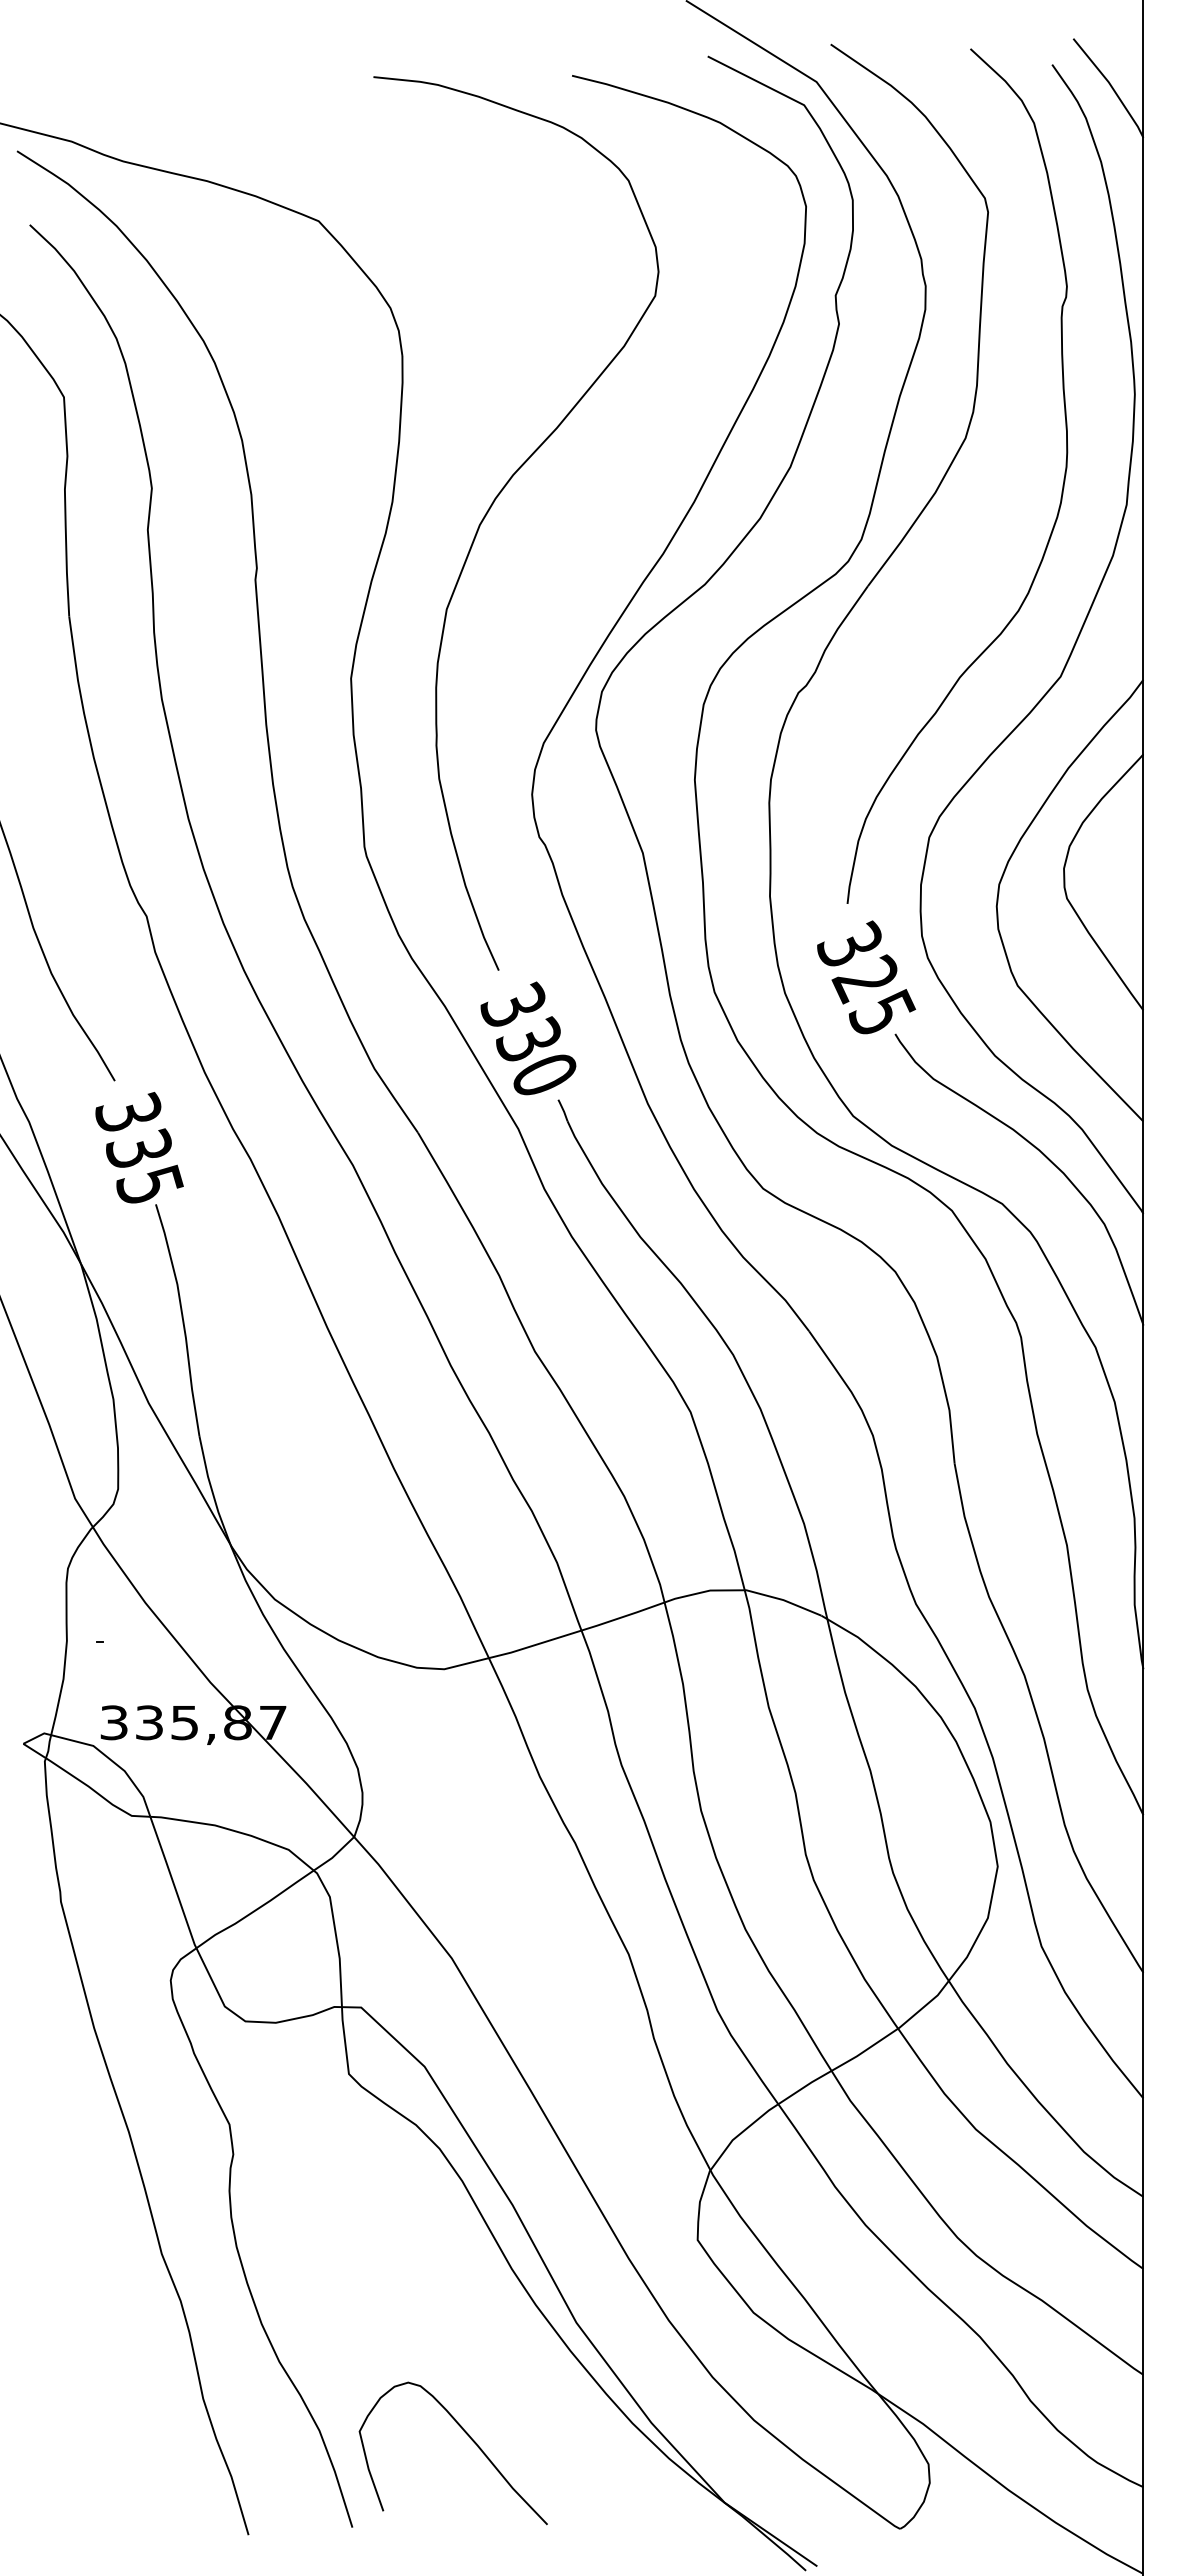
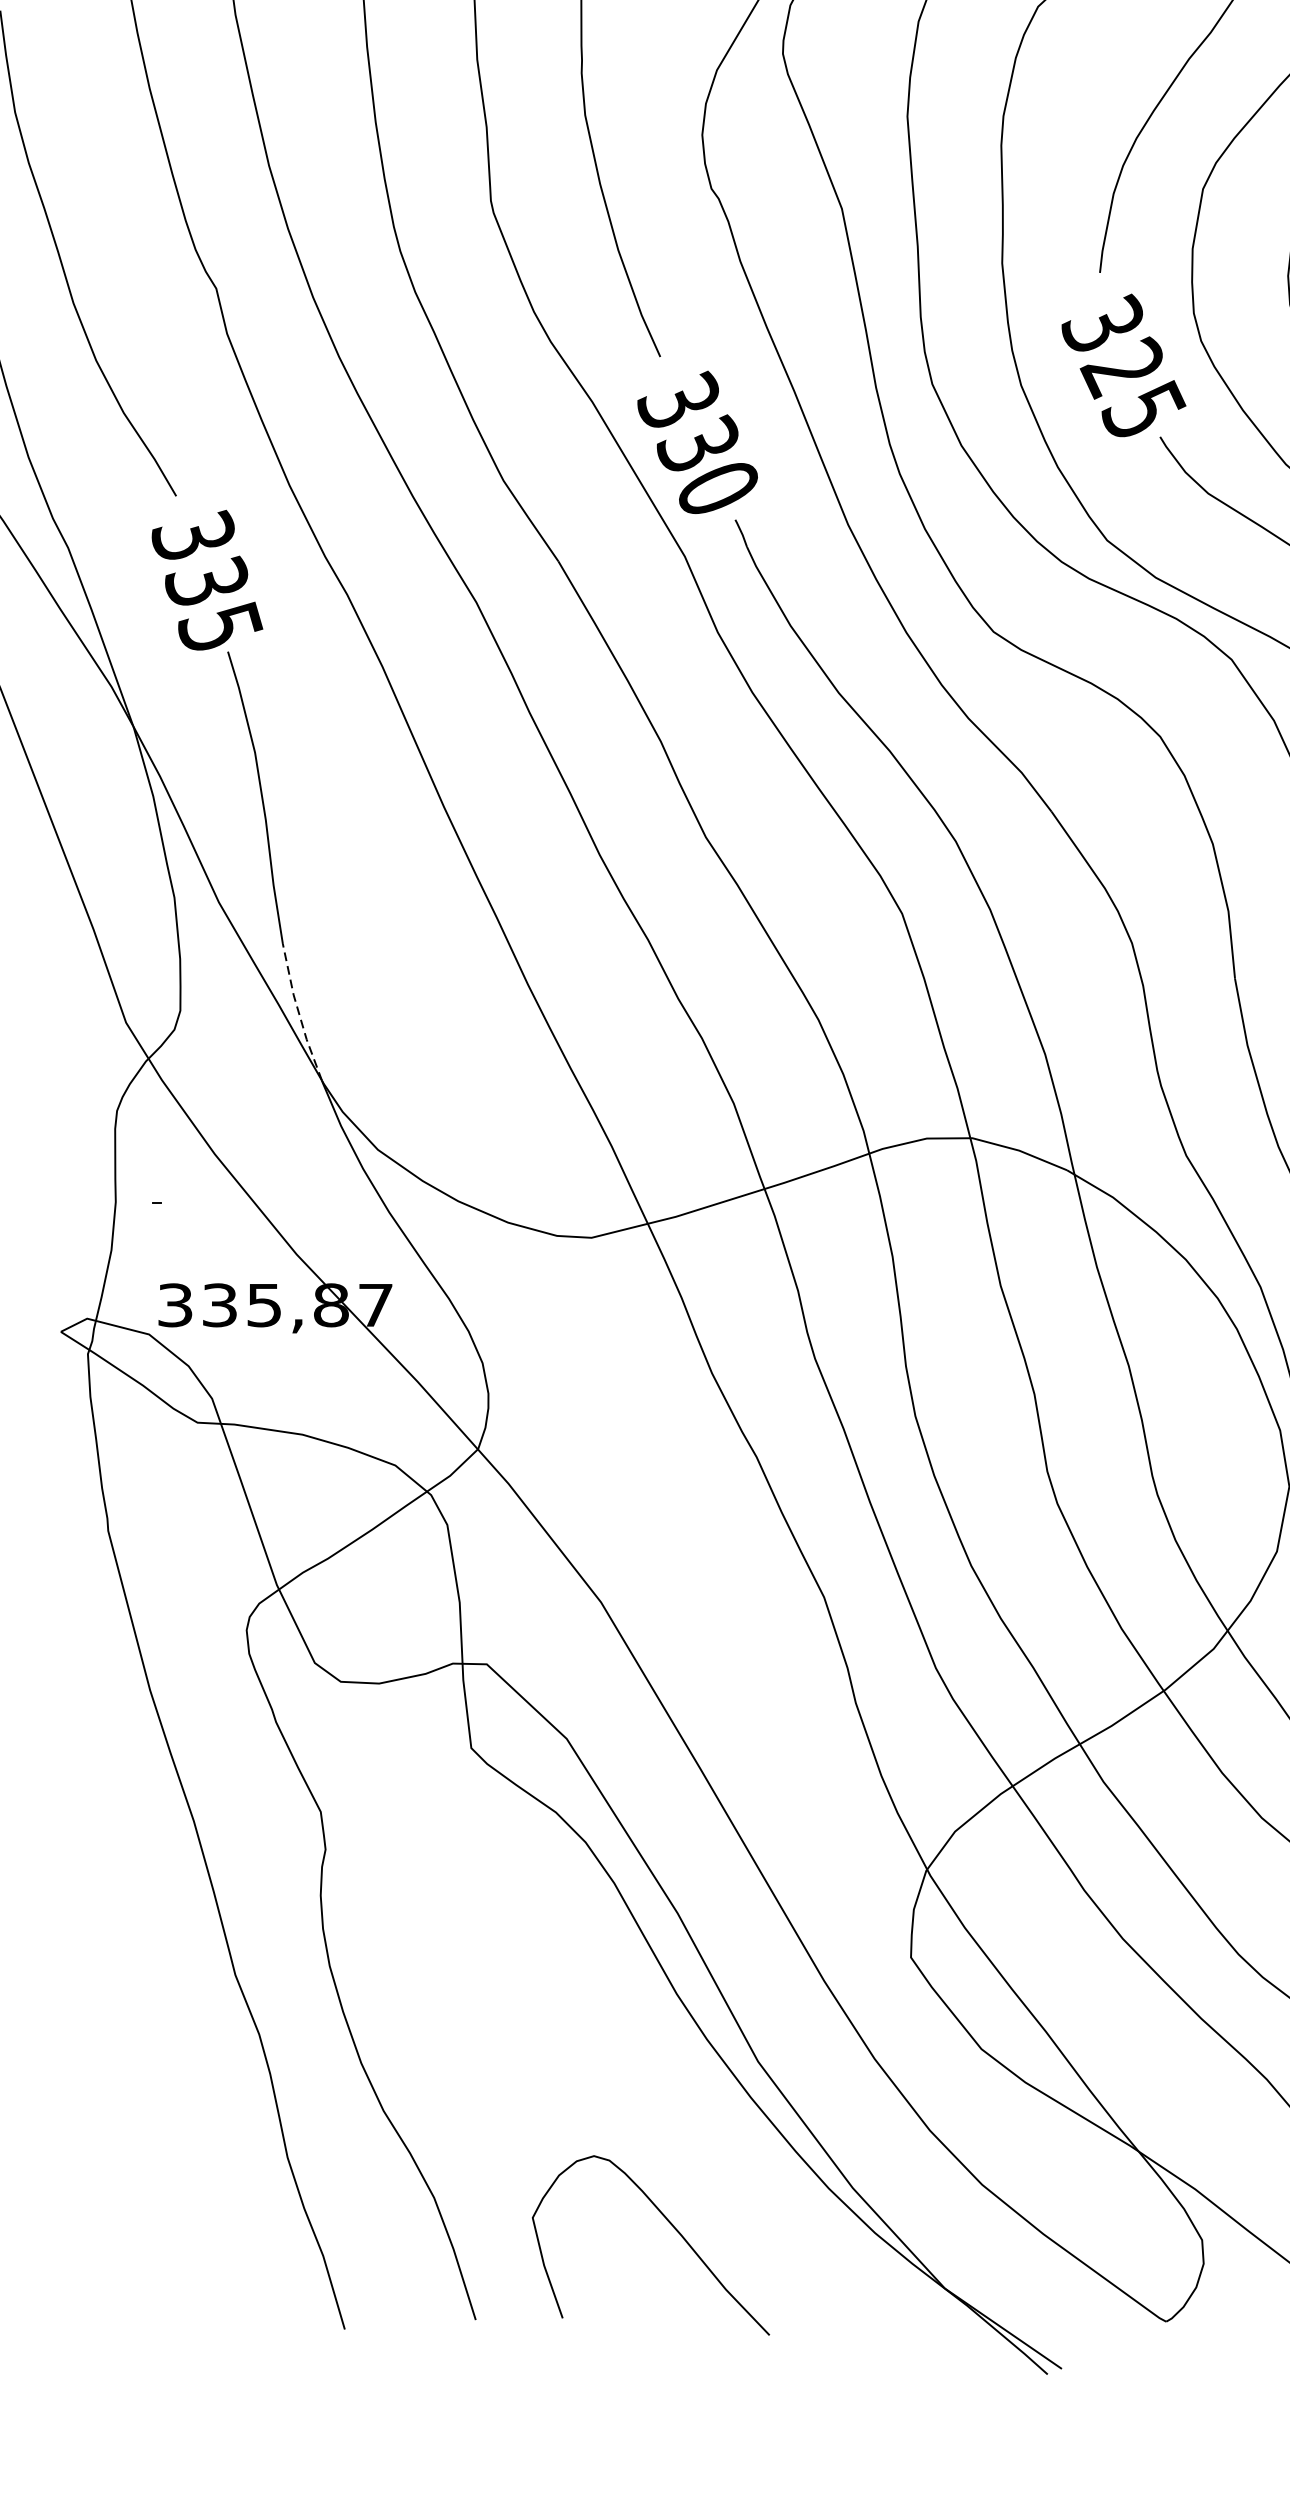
line: (212, 1491) -> (299, 1013), solid -> dashed
curve: (471, 2440) -> (673, 2229), moved

